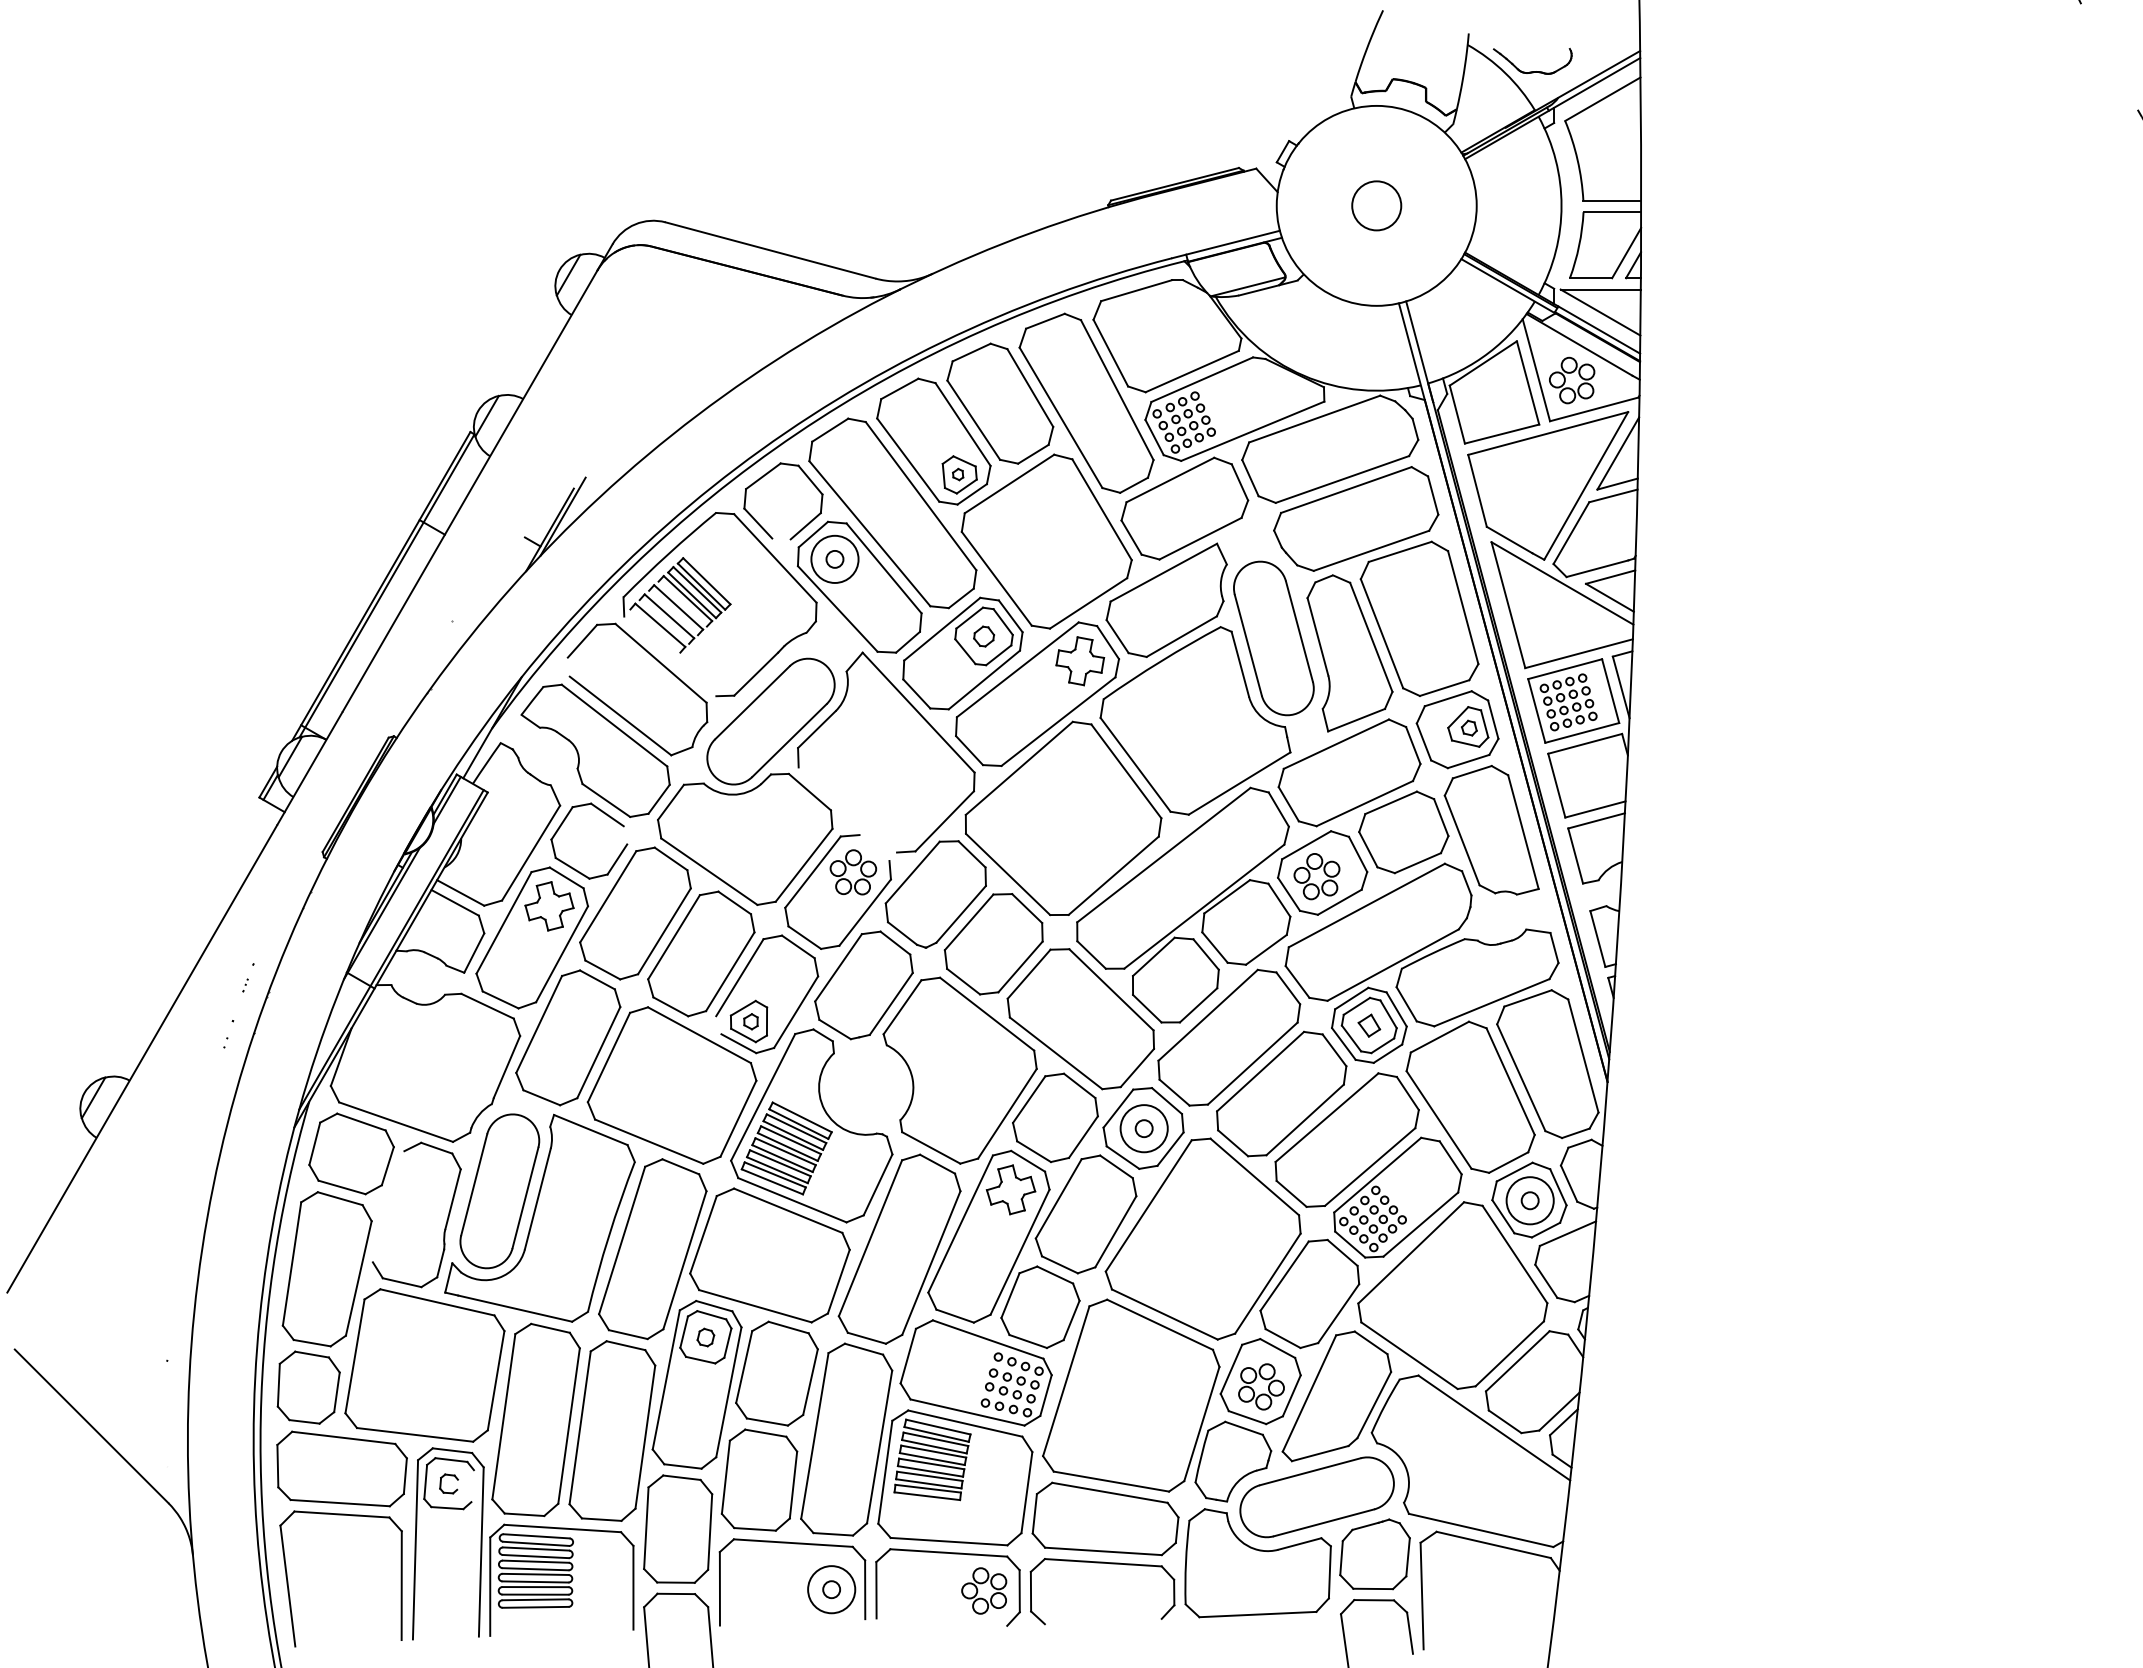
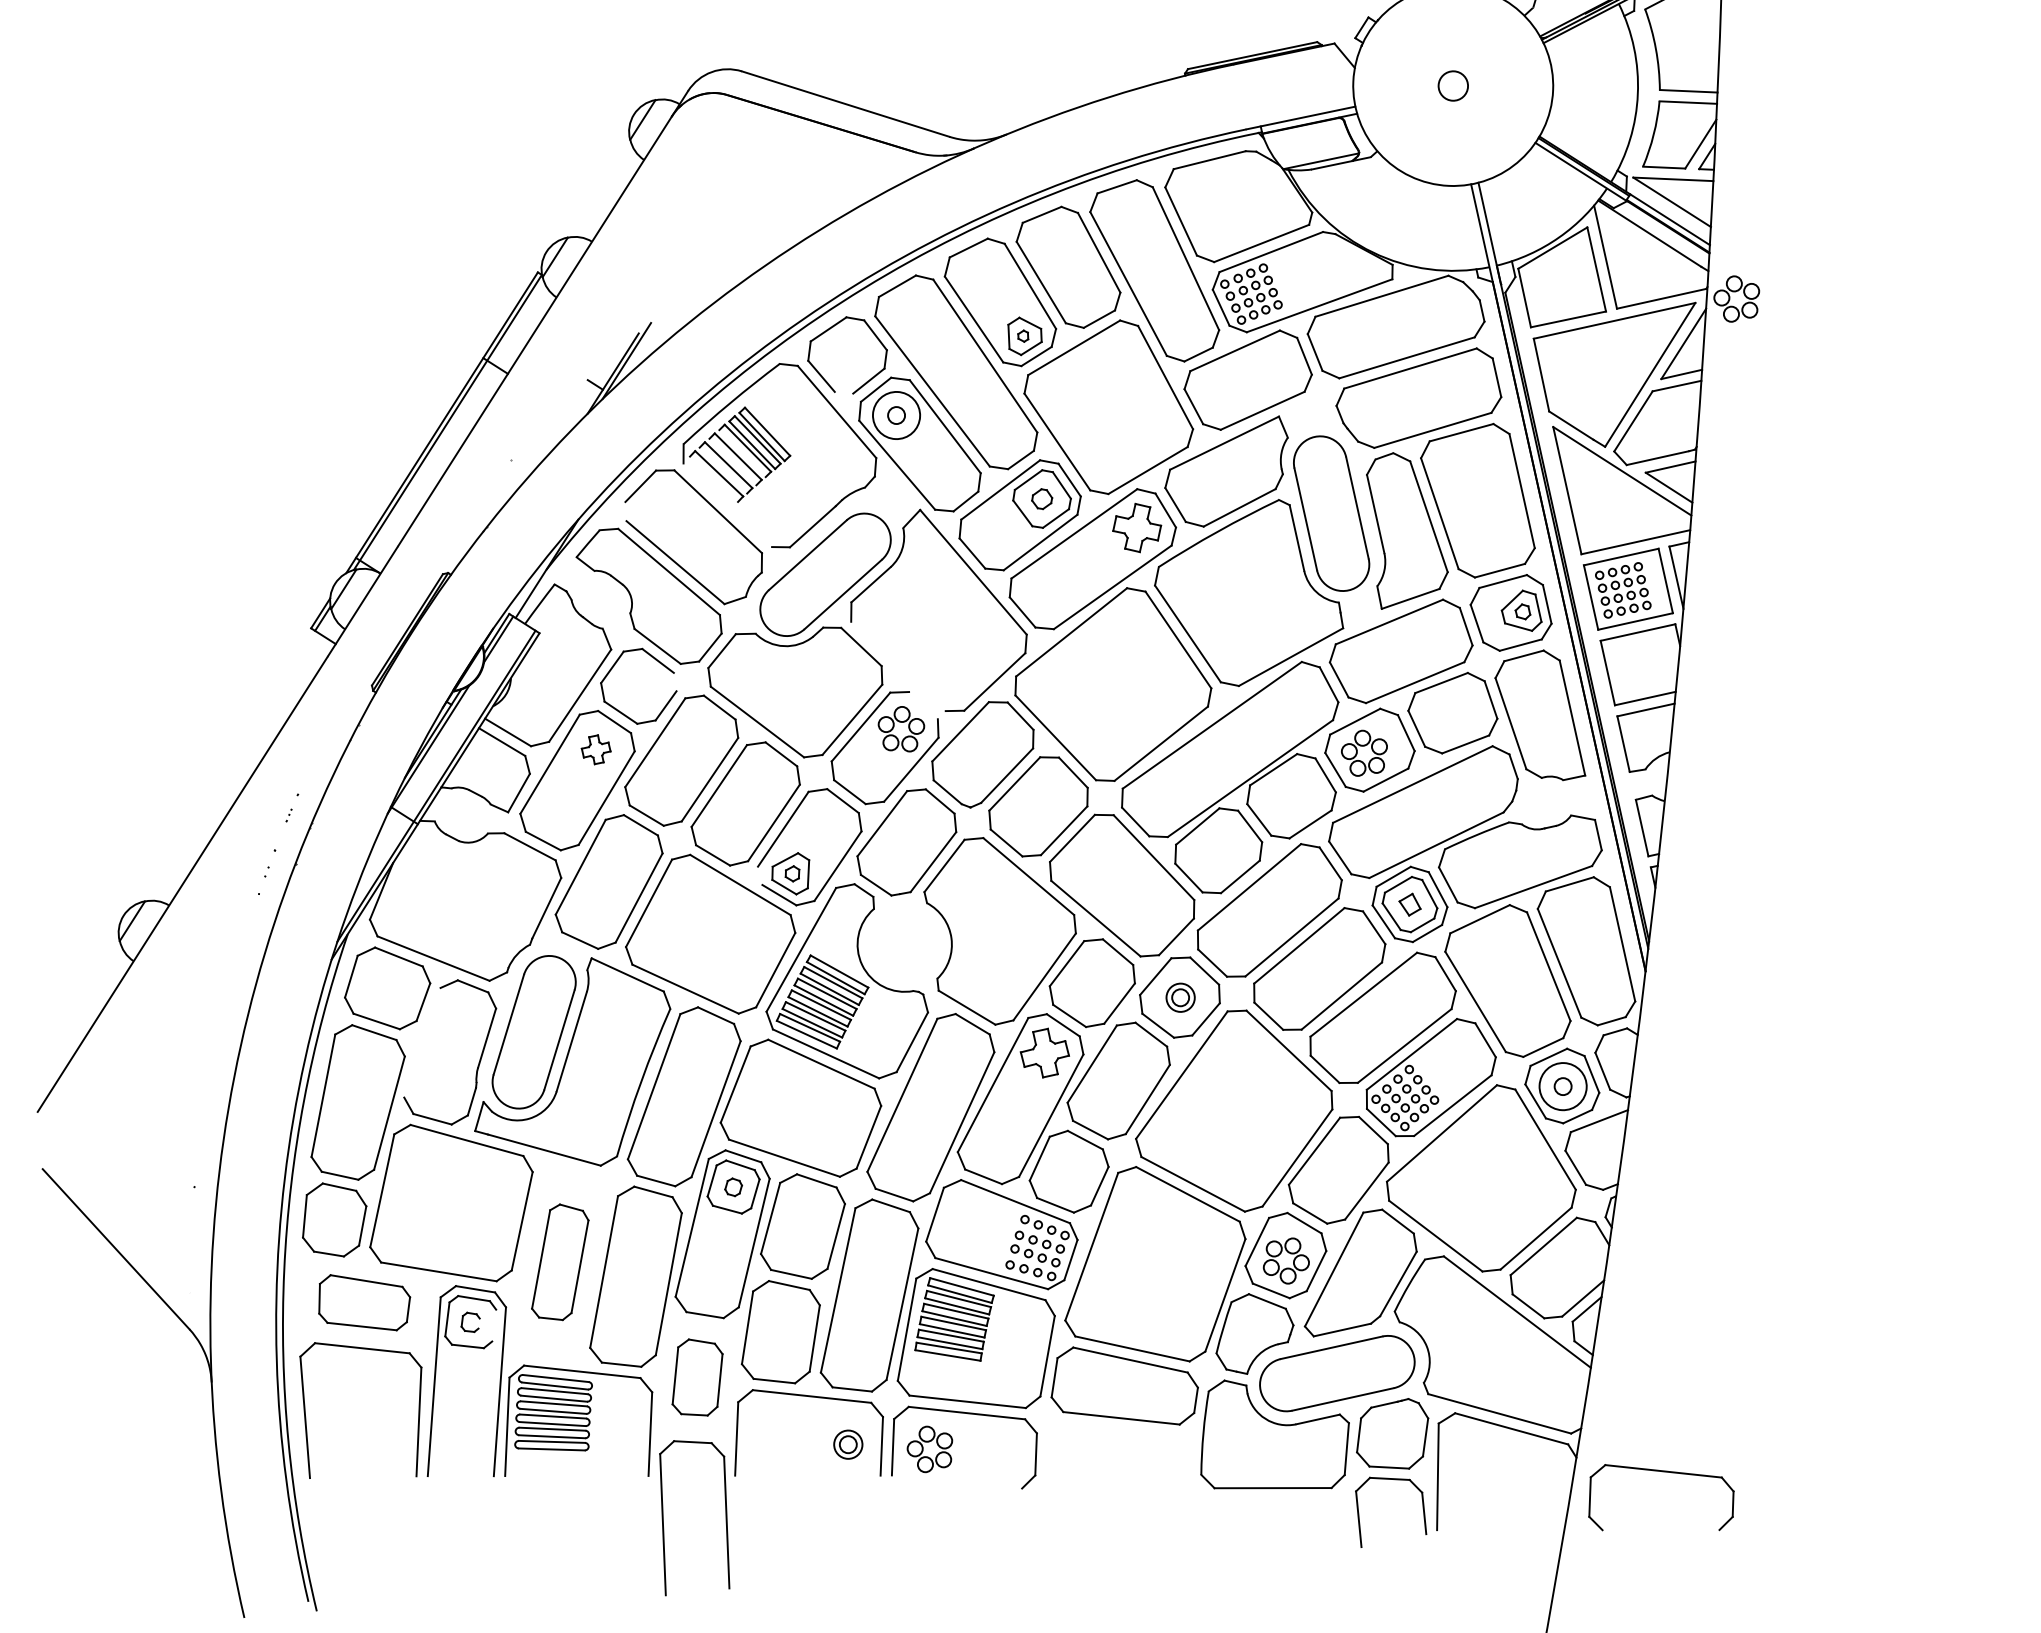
circle: (1376, 205) -> (1453, 85), size x0.6
part: (1565, 380) -> (1729, 298), moved
part: (549, 906) -> (596, 749), size x0.6
circle: (1143, 1128) -> (1179, 997), size x0.6
part: (535, 1419) -> (559, 1261), size x0.6
part: (341, 1468) -> (363, 1302), size x0.7
part: (678, 1528) -> (697, 1376), size x0.7
part: (1102, 1563) -> (1662, 1472), moved
circle: (831, 1589) -> (848, 1444), size x0.6
part: (984, 1590) -> (930, 1449), moved

